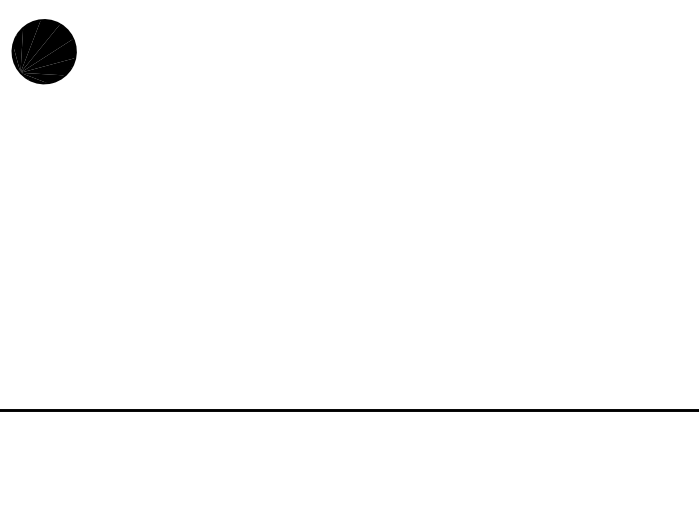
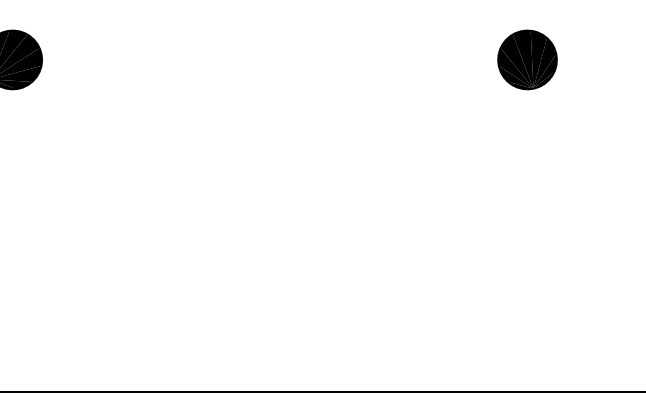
part: (599, 51) -> (527, 59), added

